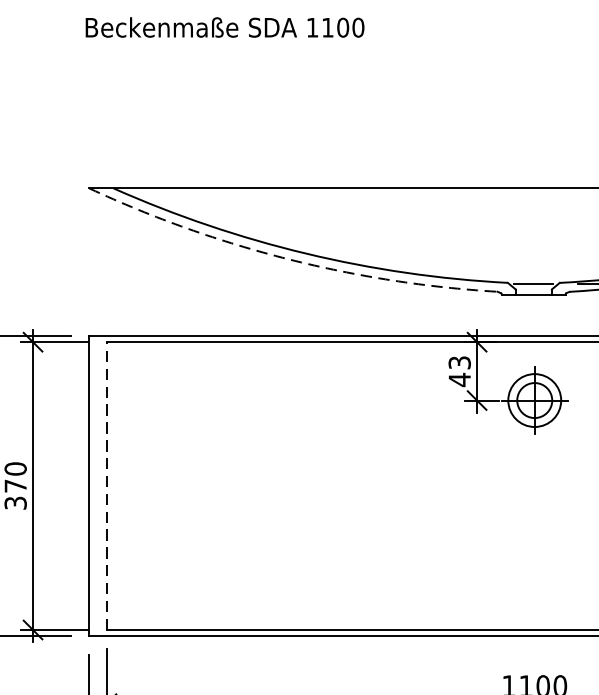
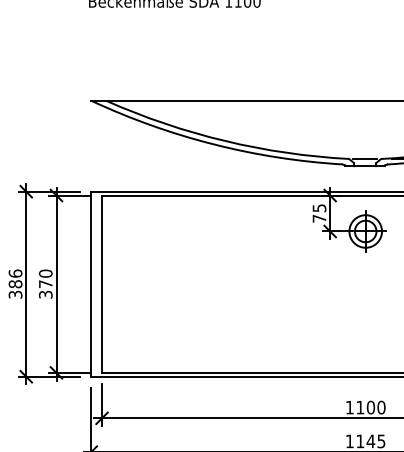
arc: (287, 259) -> (213, 144), dashed -> solid
text: (459, 371) -> (319, 213), 43 -> 75
line: (107, 486) -> (102, 284), dashed -> solid

